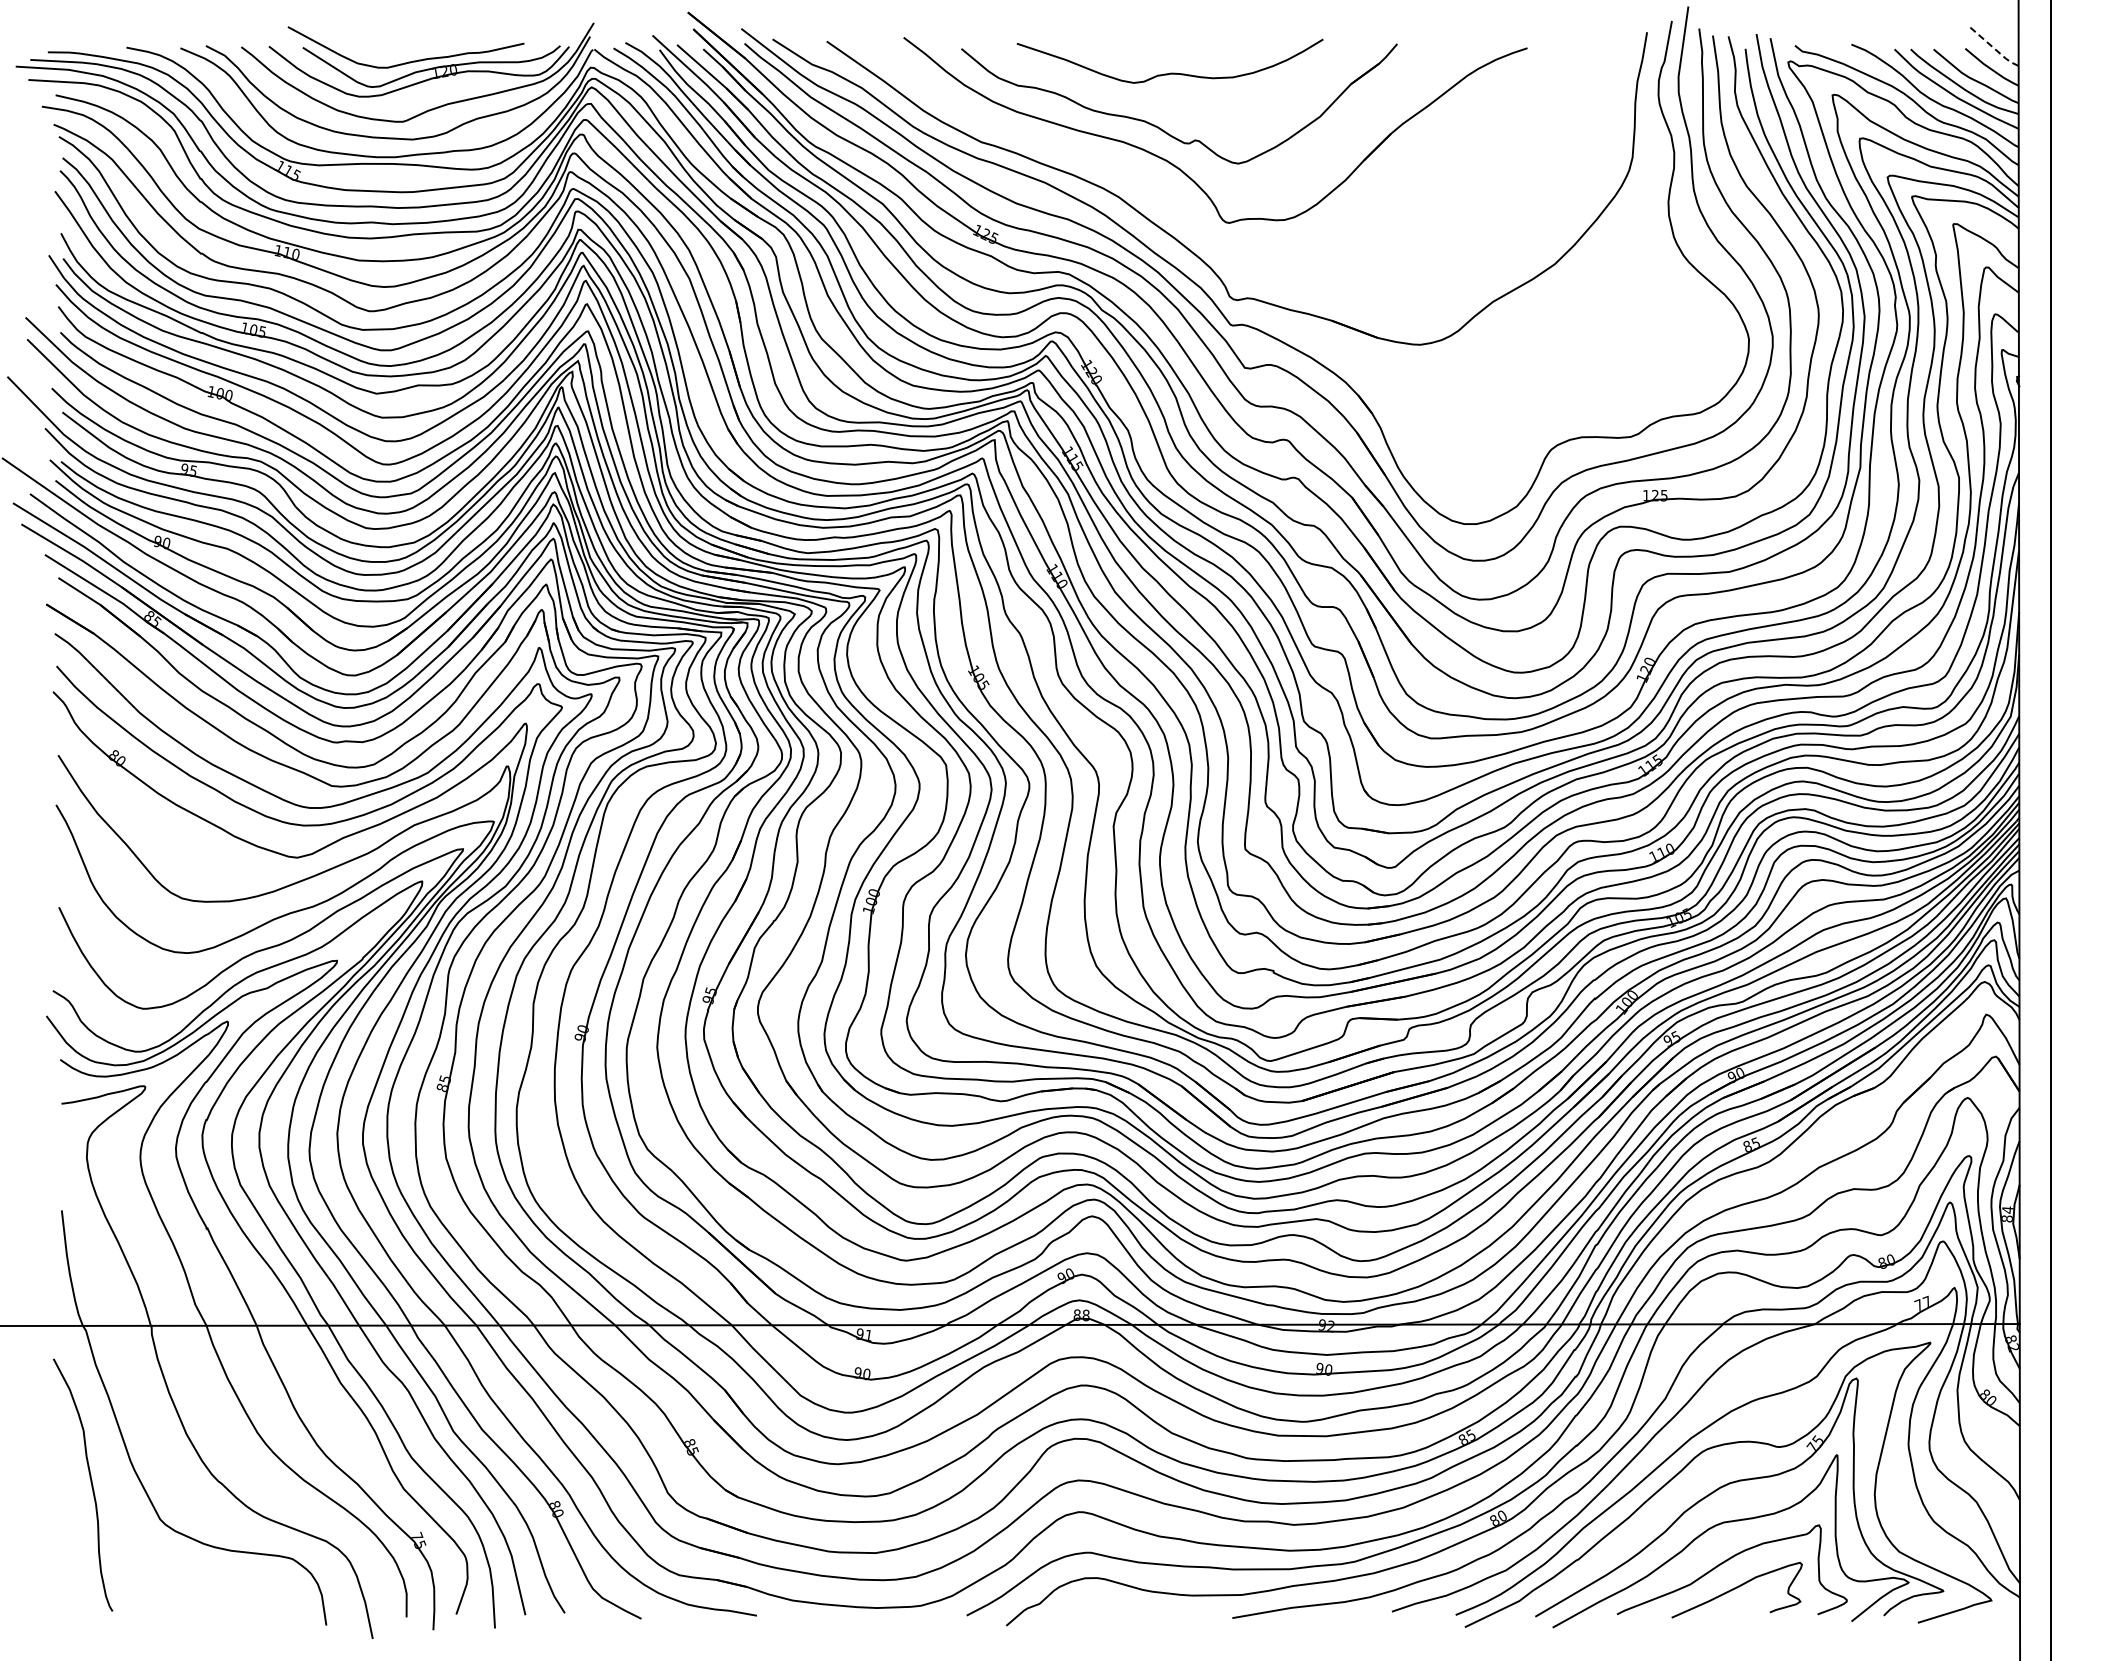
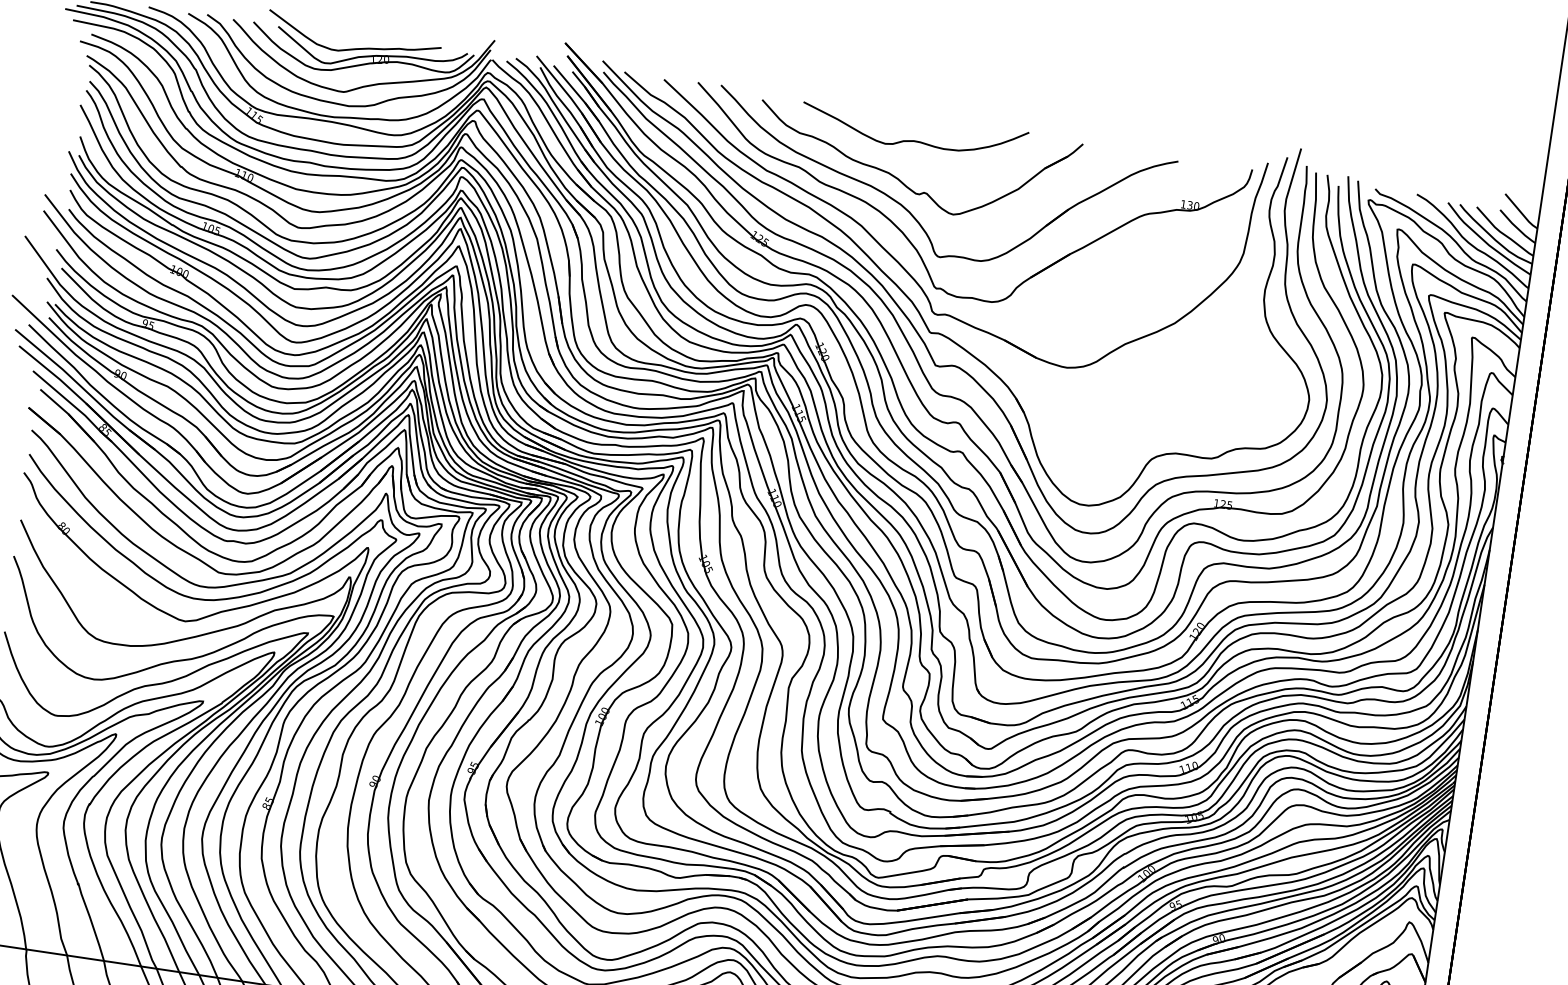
line: (1994, 48) -> (1521, 213), dashed -> solid
part: (1192, 212) -> (914, 245), added

